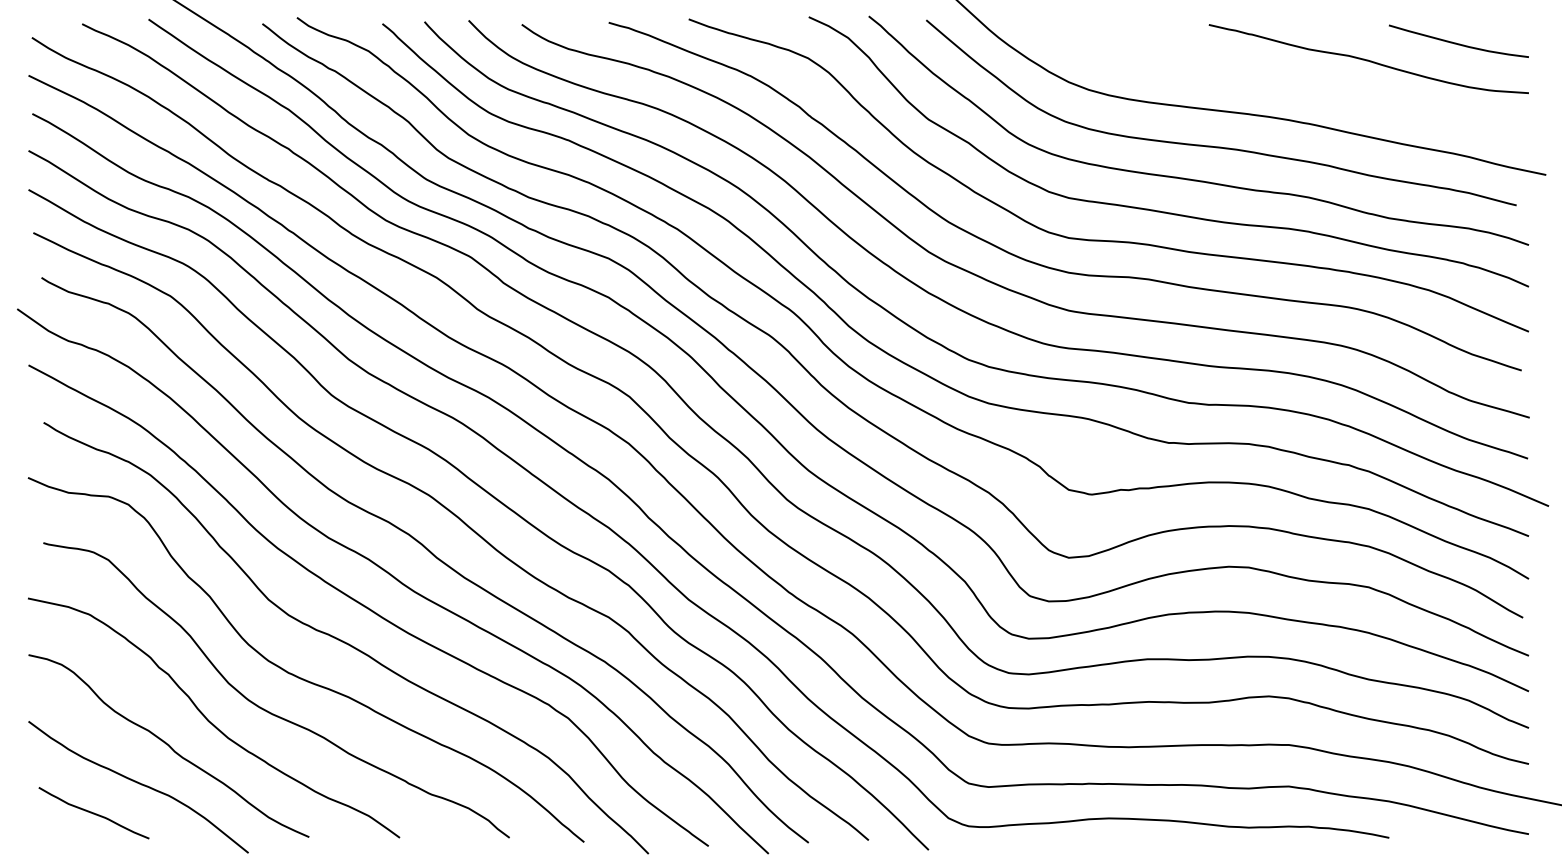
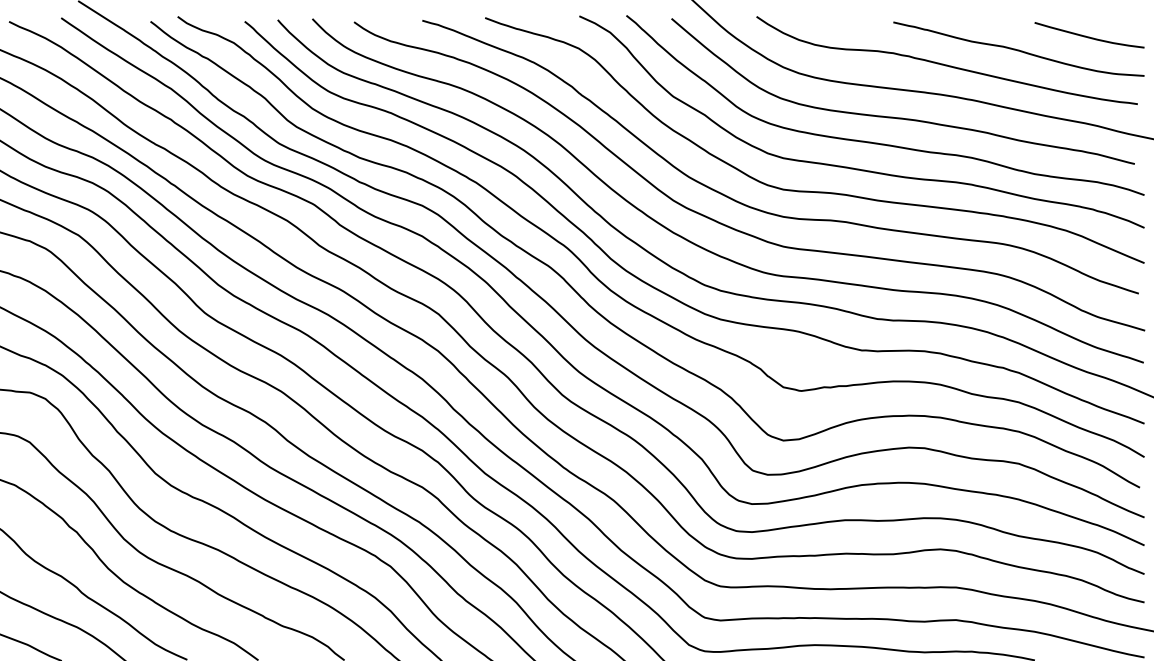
curve: (1276, 78) -> (946, 64), added

